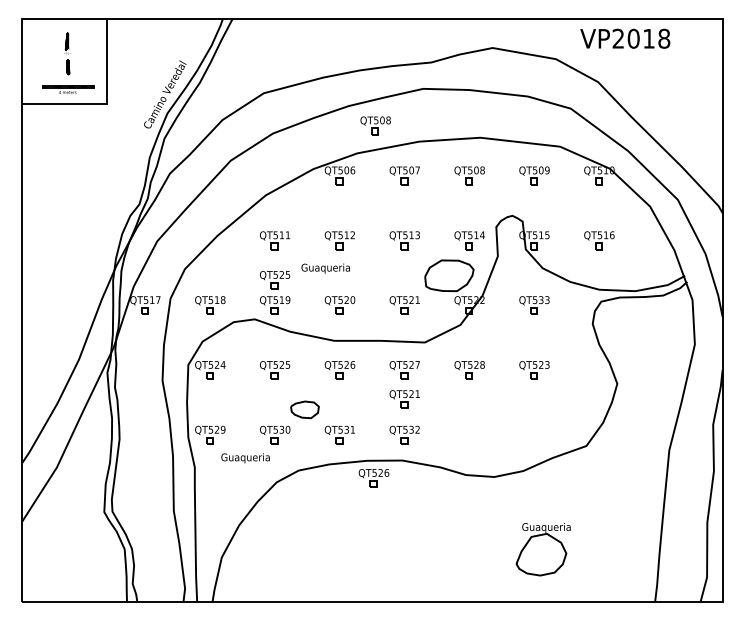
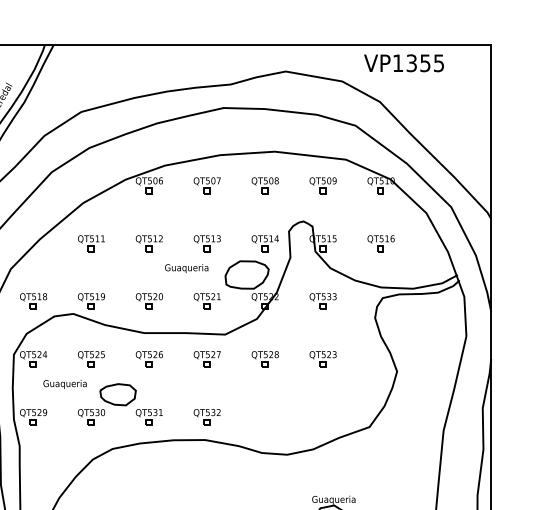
text: (641, 38) -> (418, 63), VP2018 -> VP1355
part: (375, 125) -> (181, 140), removed
text: (325, 268) -> (186, 268), moved
part: (275, 280) -> (91, 279), removed
part: (404, 399) -> (207, 385), removed
part: (304, 409) -> (117, 394), size x1.43
text: (245, 458) -> (64, 384), moved
part: (373, 478) -> (179, 456), removed

